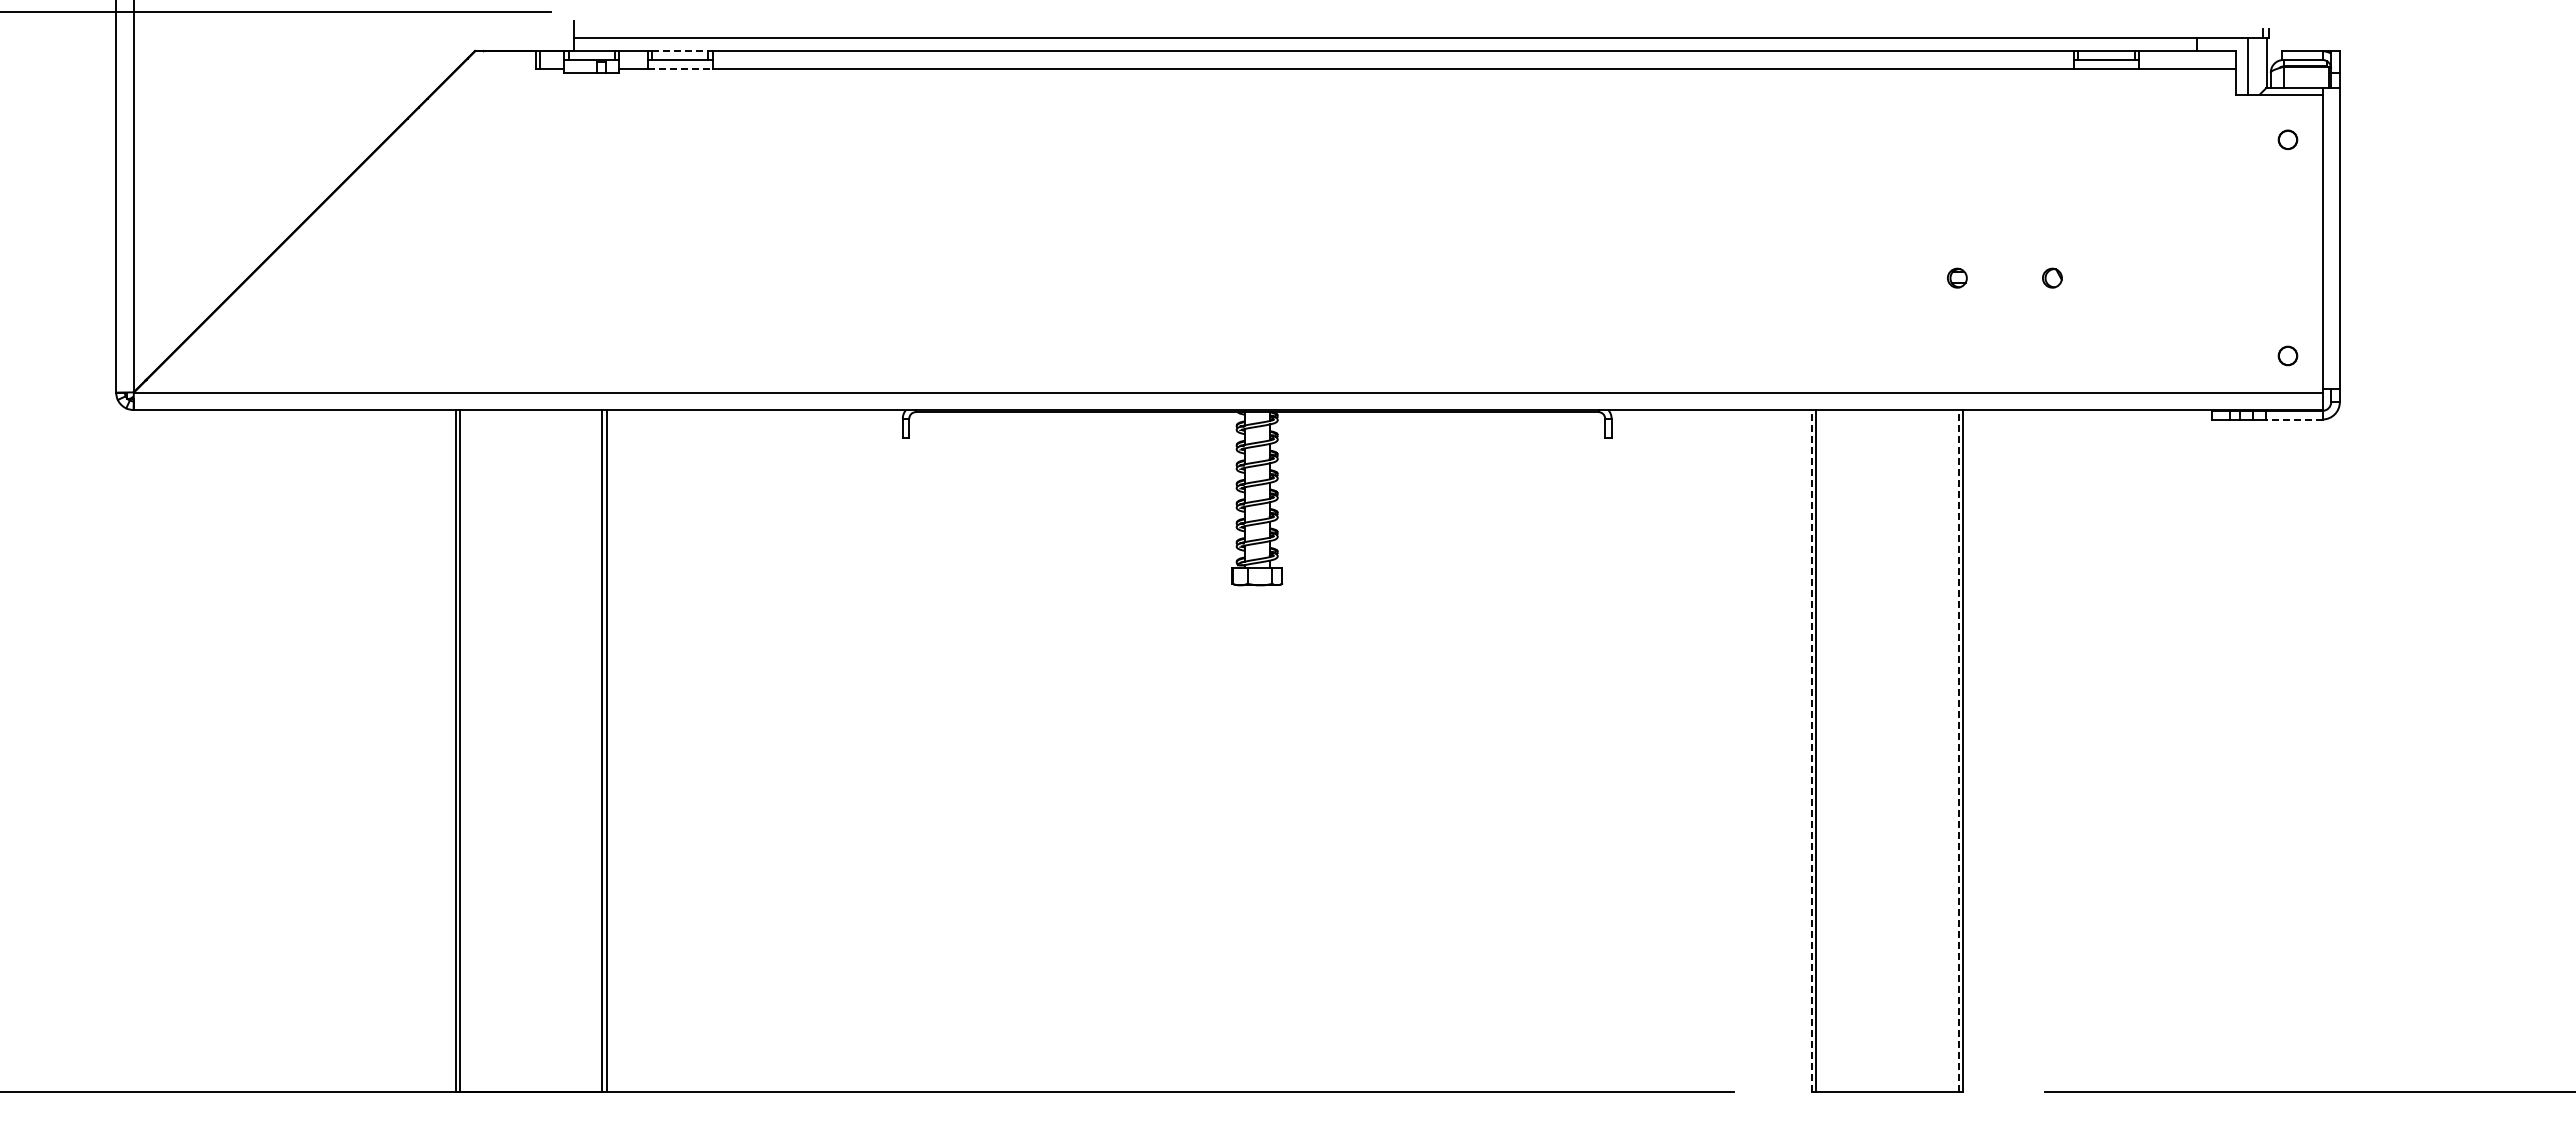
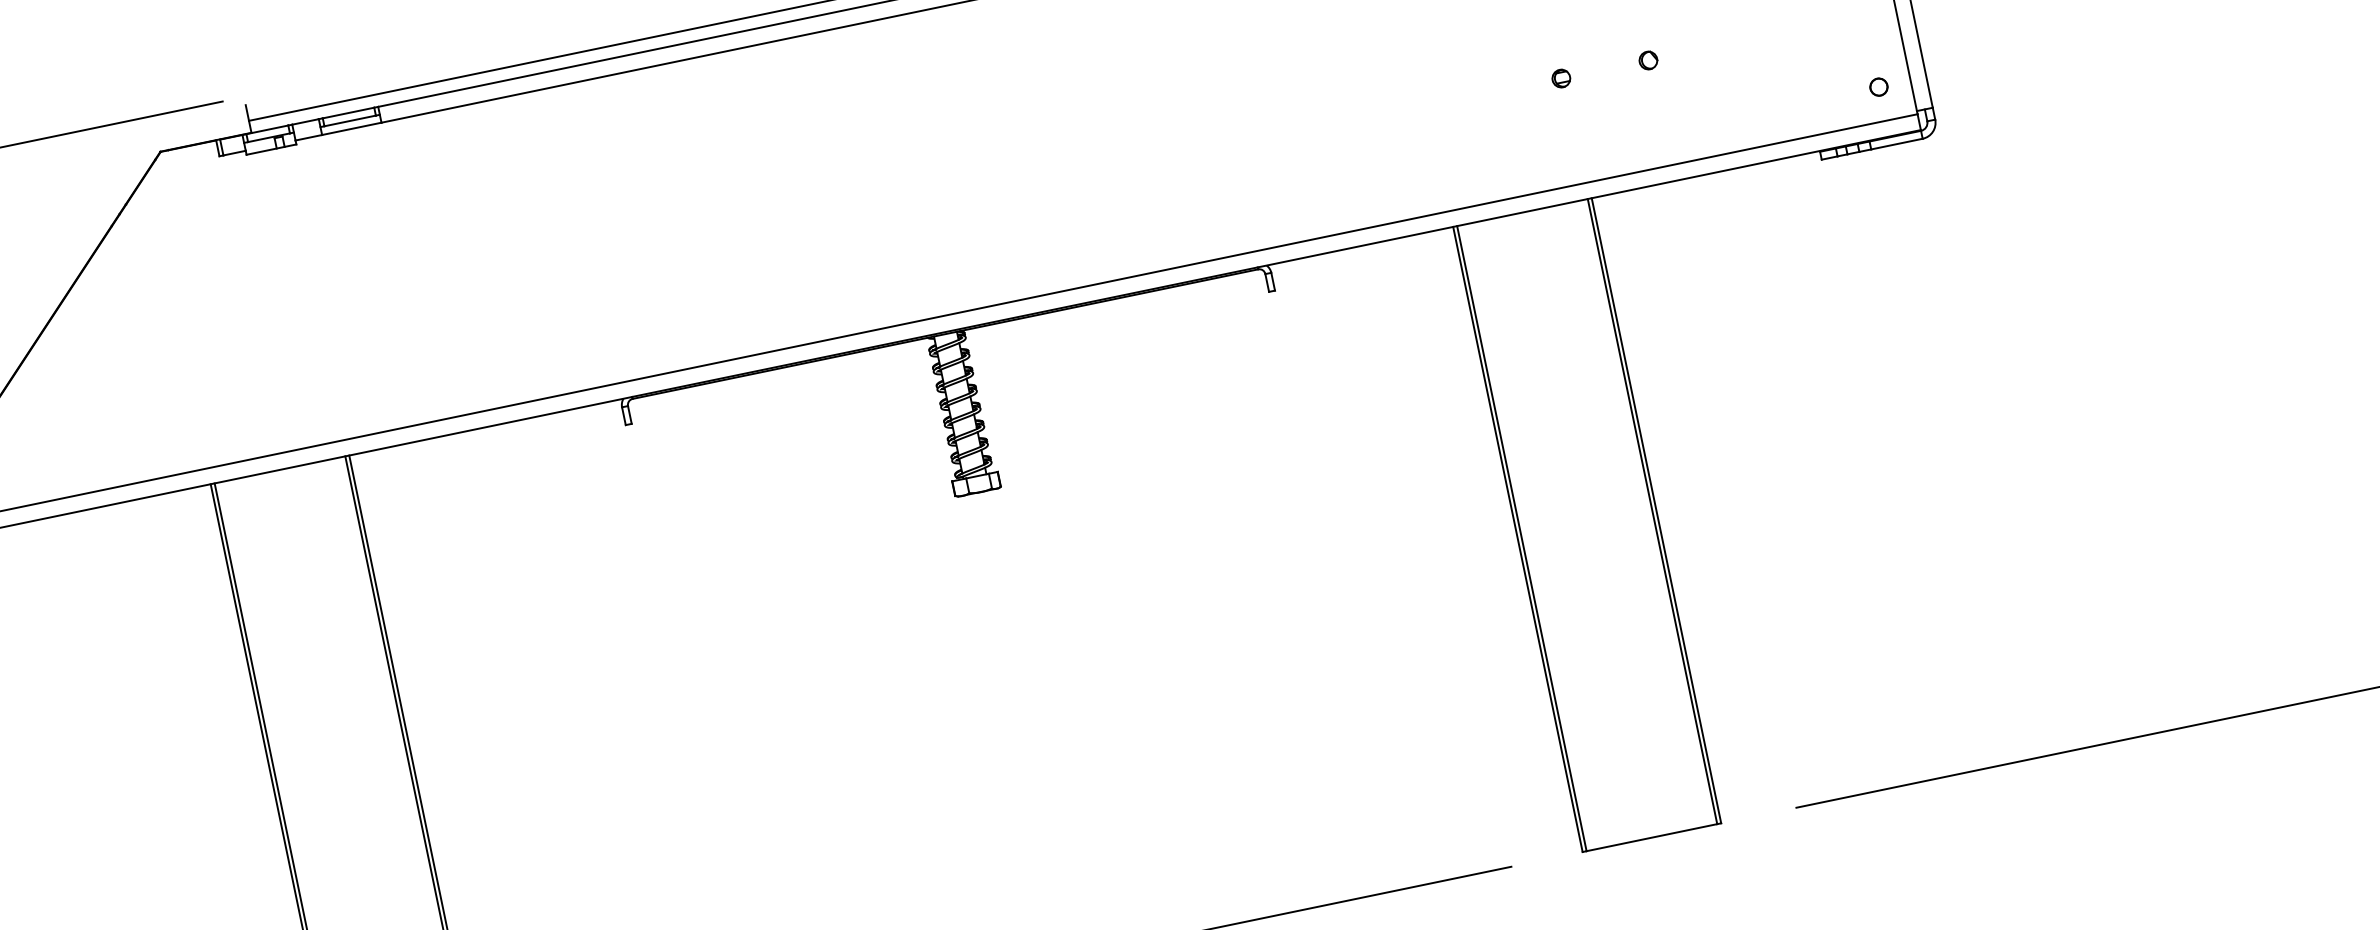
line: (680, 51) -> (348, 113), dashed -> solid
line: (680, 68) -> (352, 128), dashed -> solid
line: (2293, 419) -> (1896, 144), dashed -> solid
line: (1811, 750) -> (1517, 538), dashed -> solid
line: (1958, 750) -> (1652, 511), dashed -> solid

